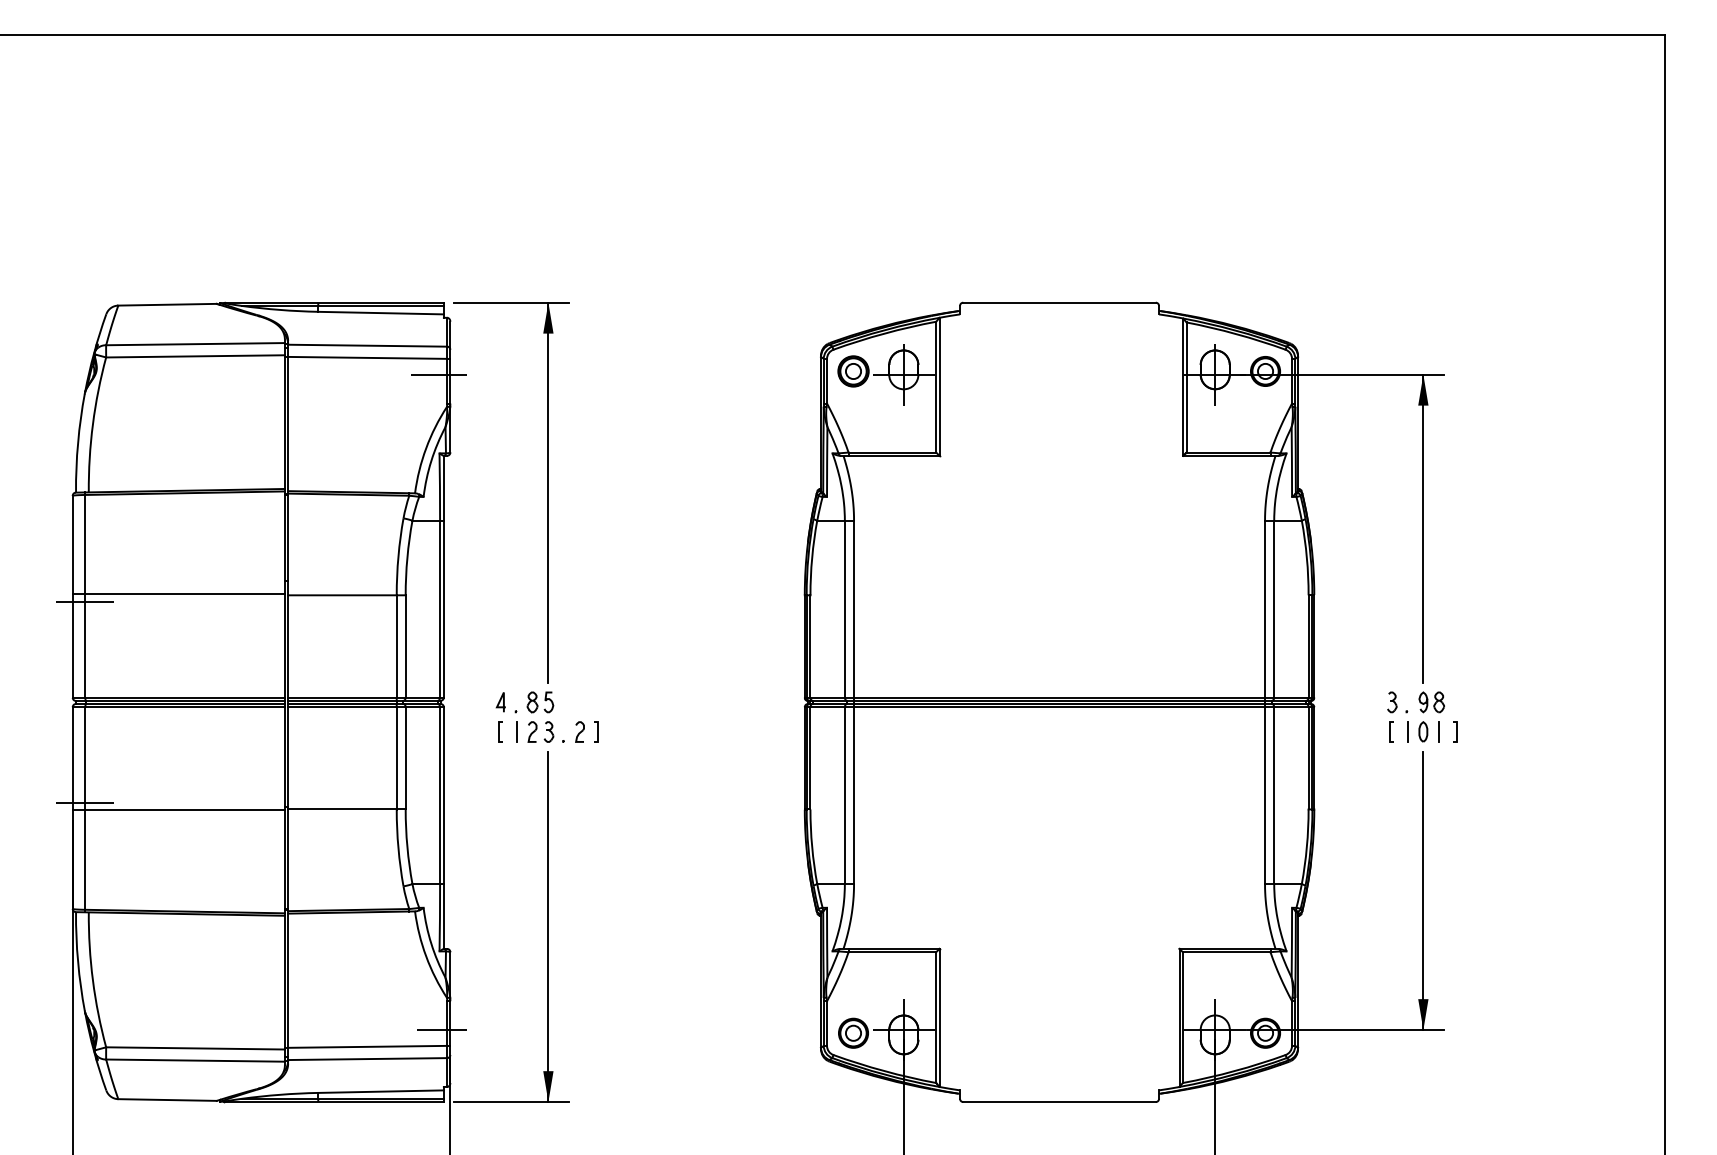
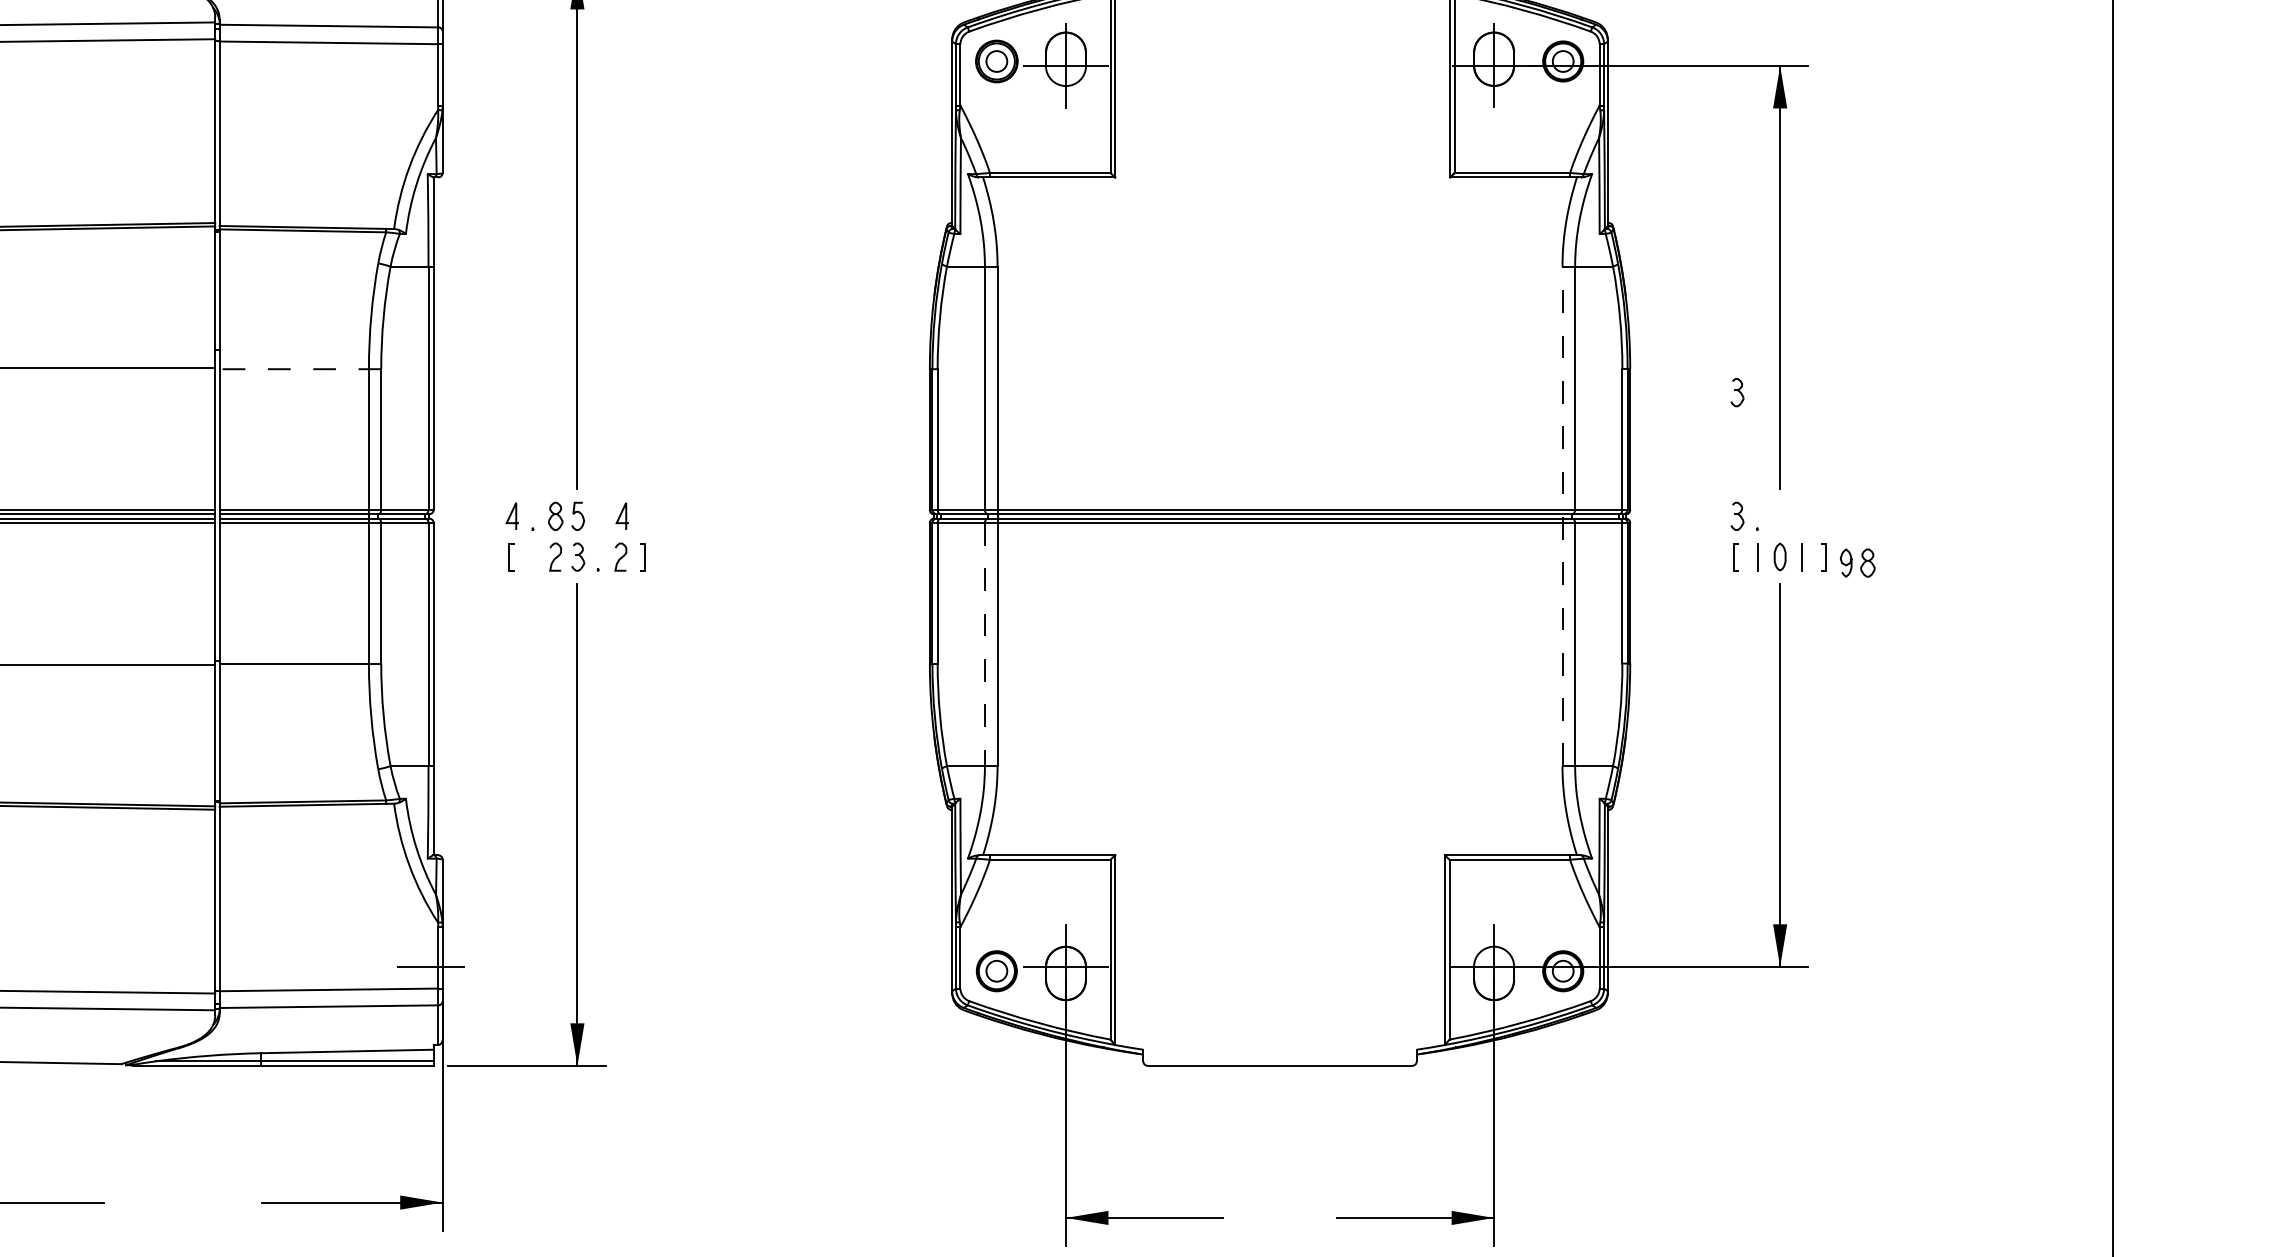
line: (438, 374) -> (426, 65), removed
line: (346, 595) -> (299, 369), solid -> dashed
part: (1392, 612) -> (1737, 392), added
line: (580, 702) -> (621, 516), added
line: (1265, 702) -> (1563, 516), solid -> dashed
part: (1431, 702) -> (1857, 563), moved
line: (516, 731) -> (533, 556), removed
line: (844, 796) -> (984, 645), solid -> dashed

